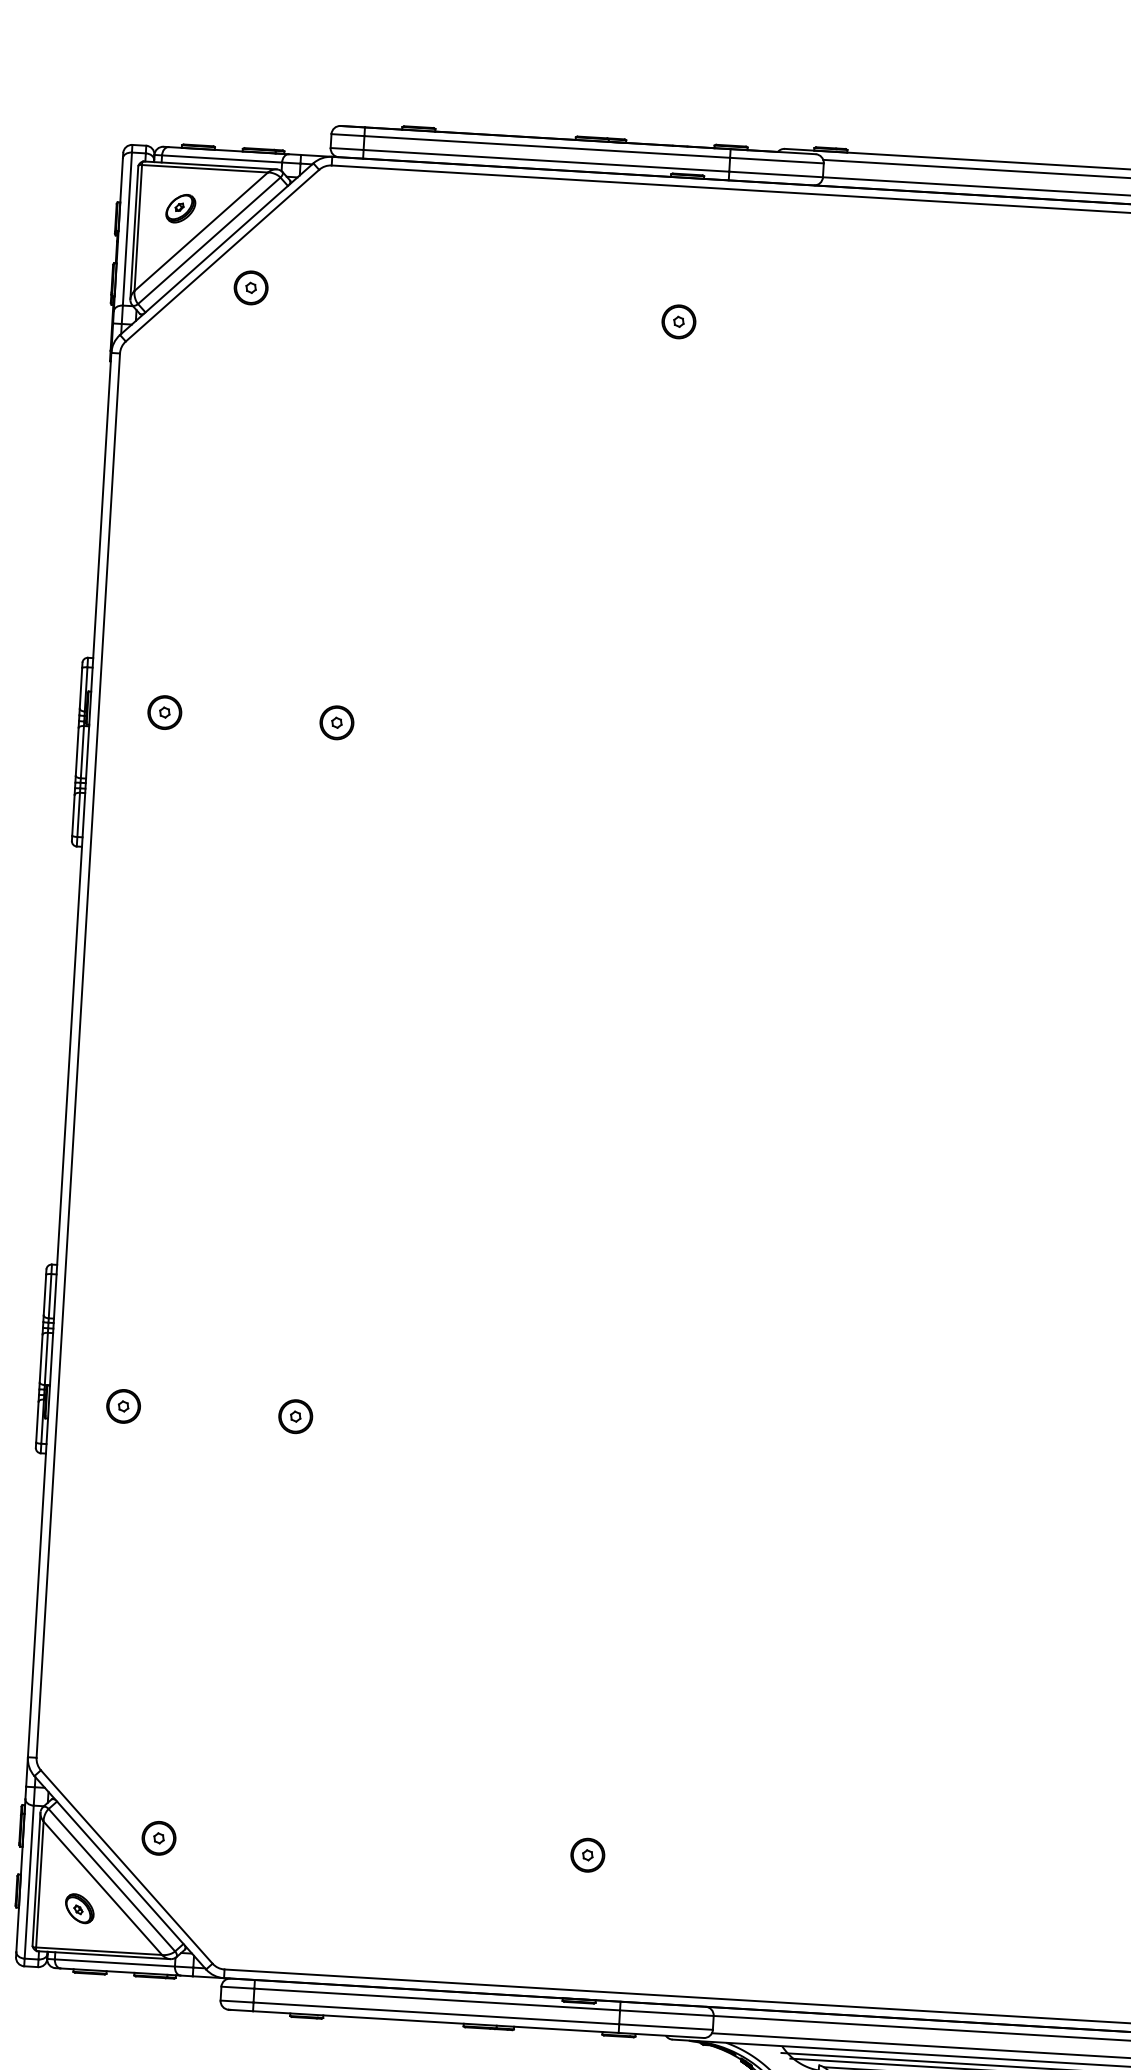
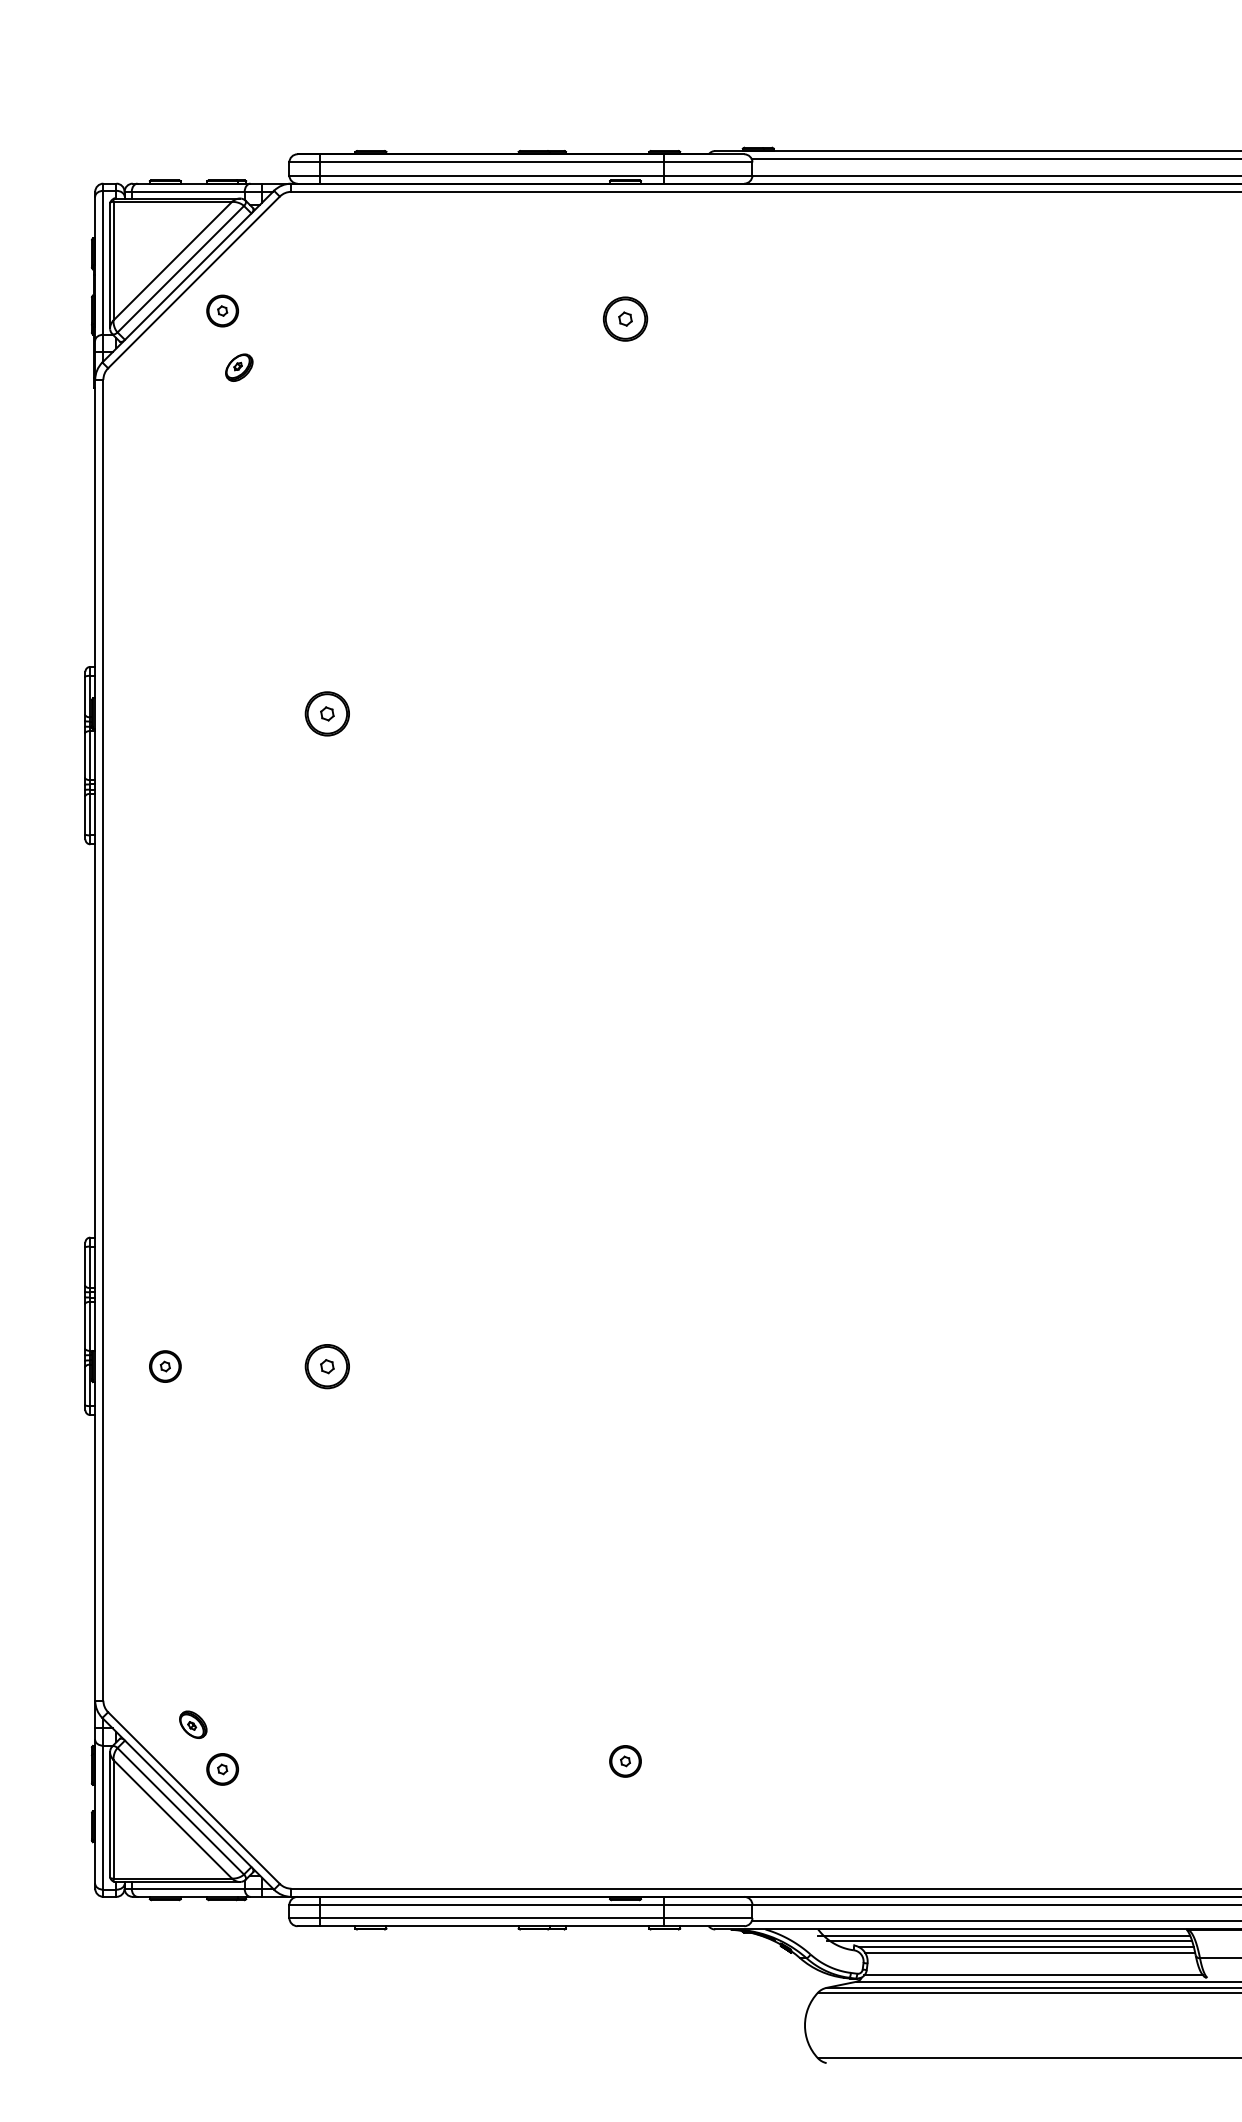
part: (181, 208) -> (239, 367), moved
part: (678, 321) -> (625, 318), size x1.4
part: (164, 712) -> (165, 713), removed
part: (336, 722) -> (326, 713), size x1.4
part: (294, 1416) -> (326, 1366), size x1.4
part: (80, 1908) -> (193, 1724), moved

